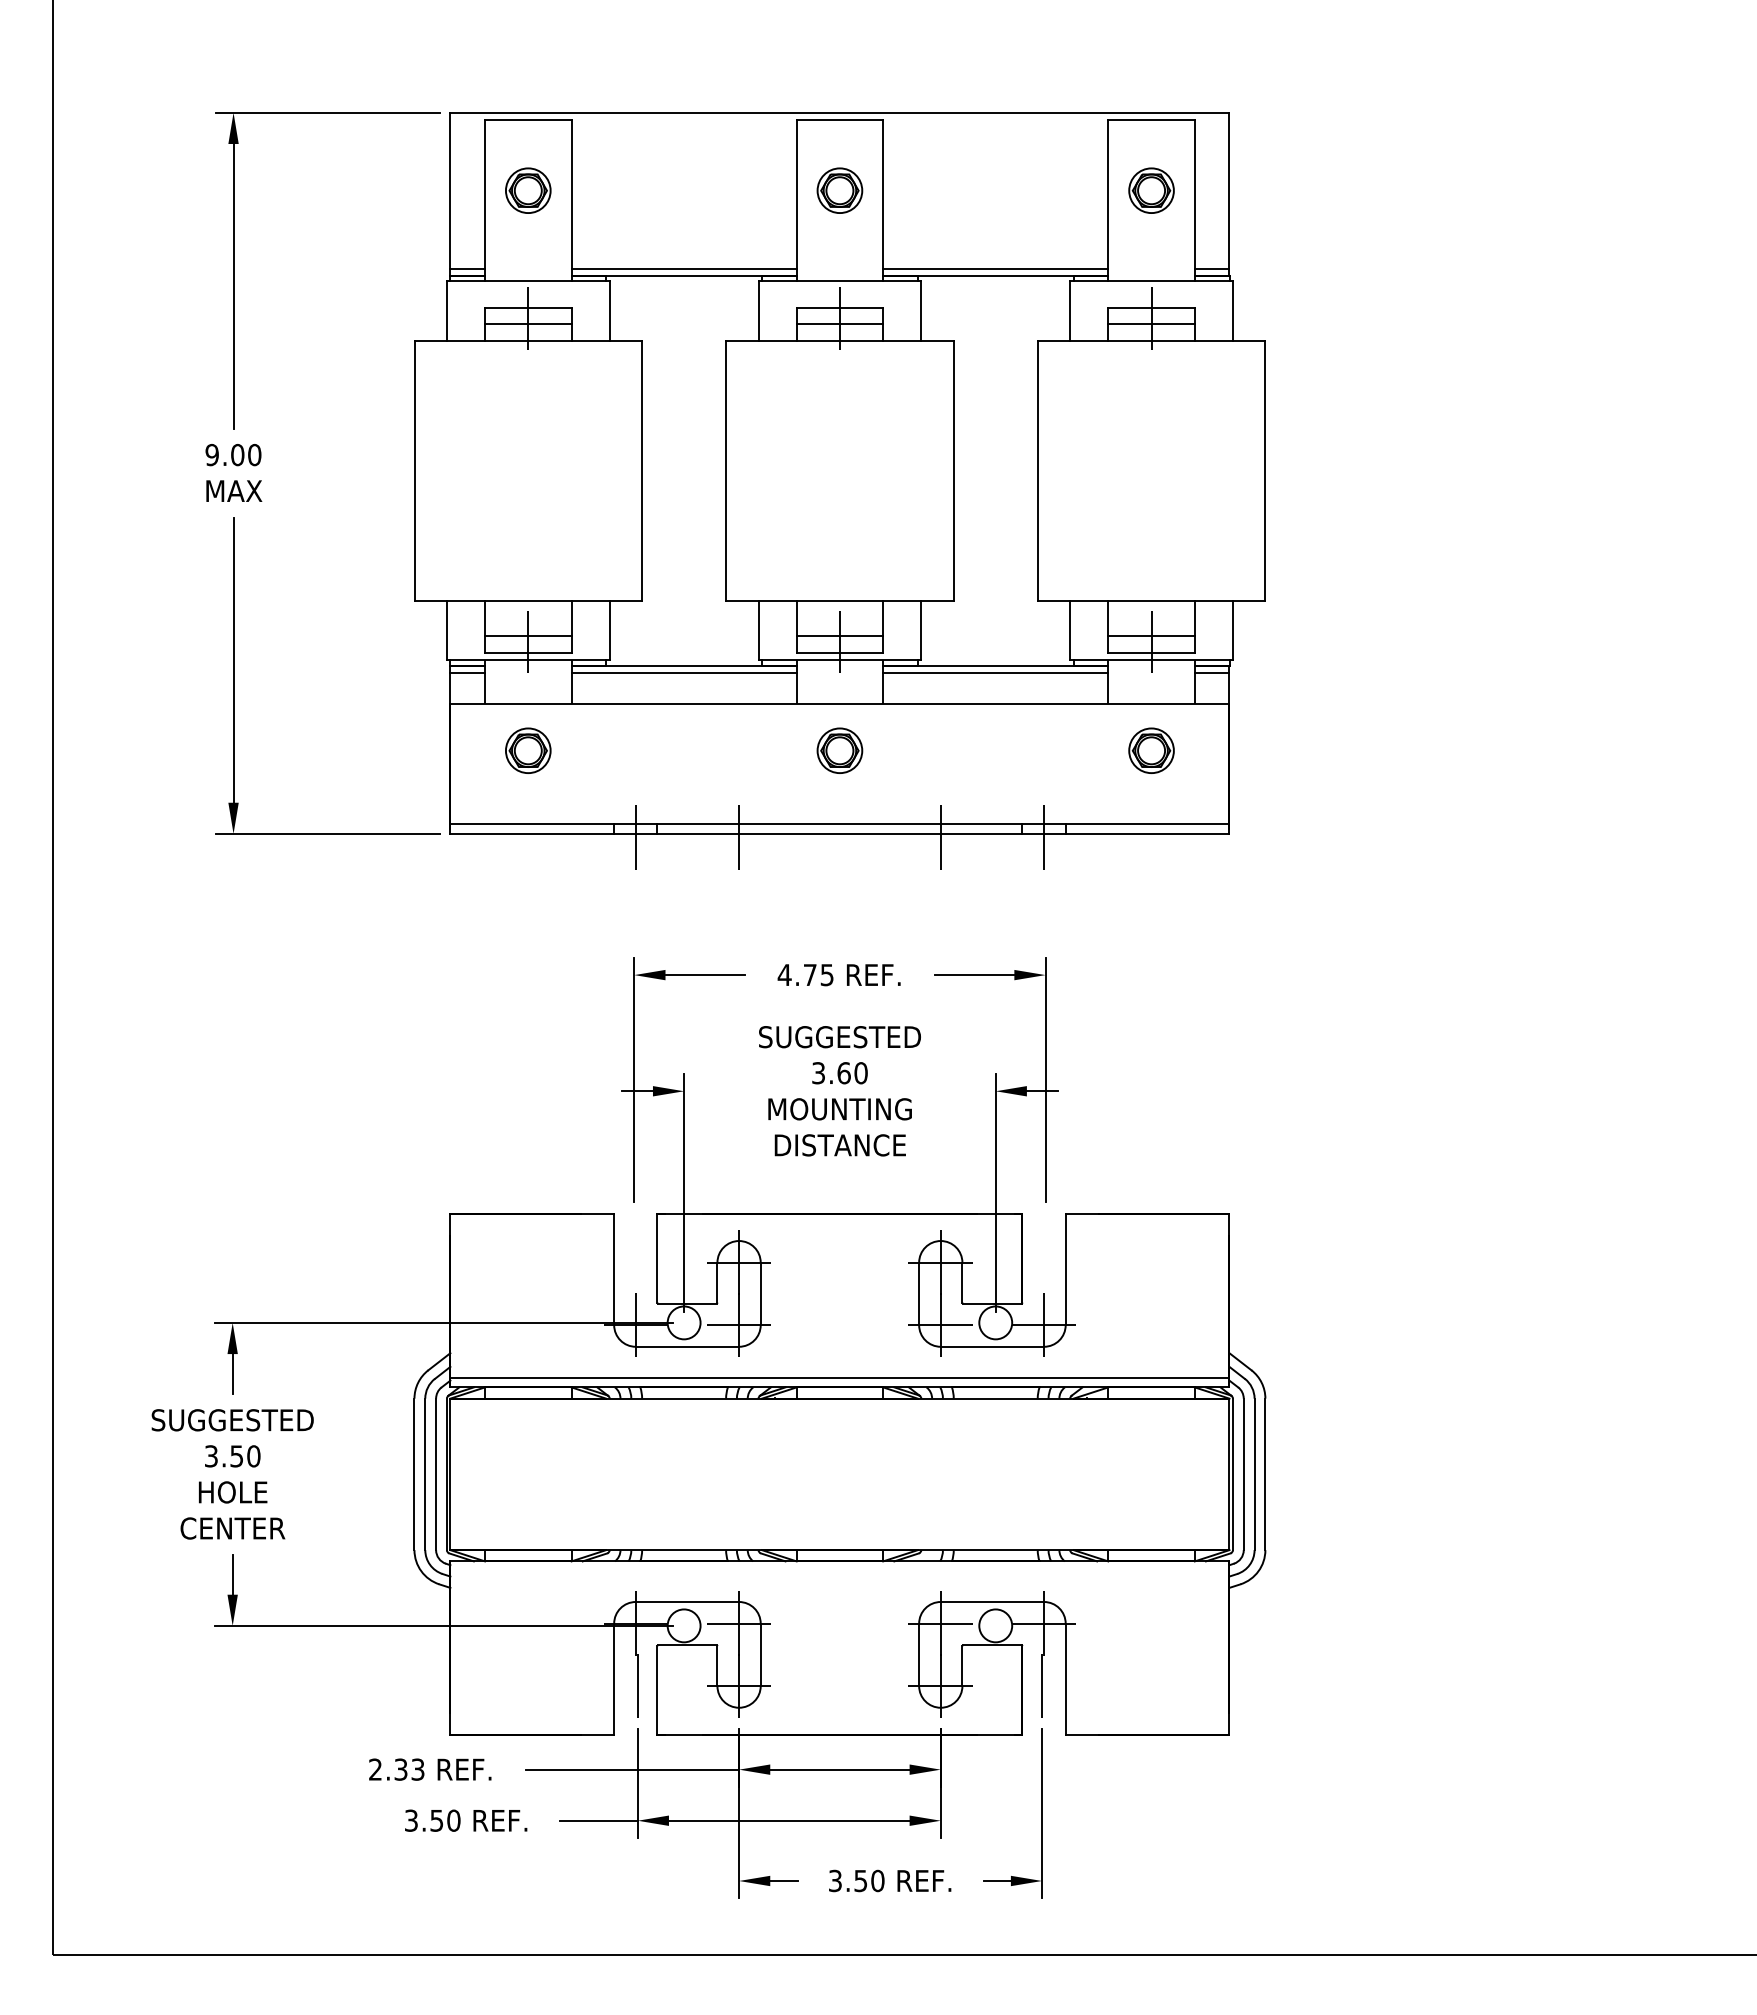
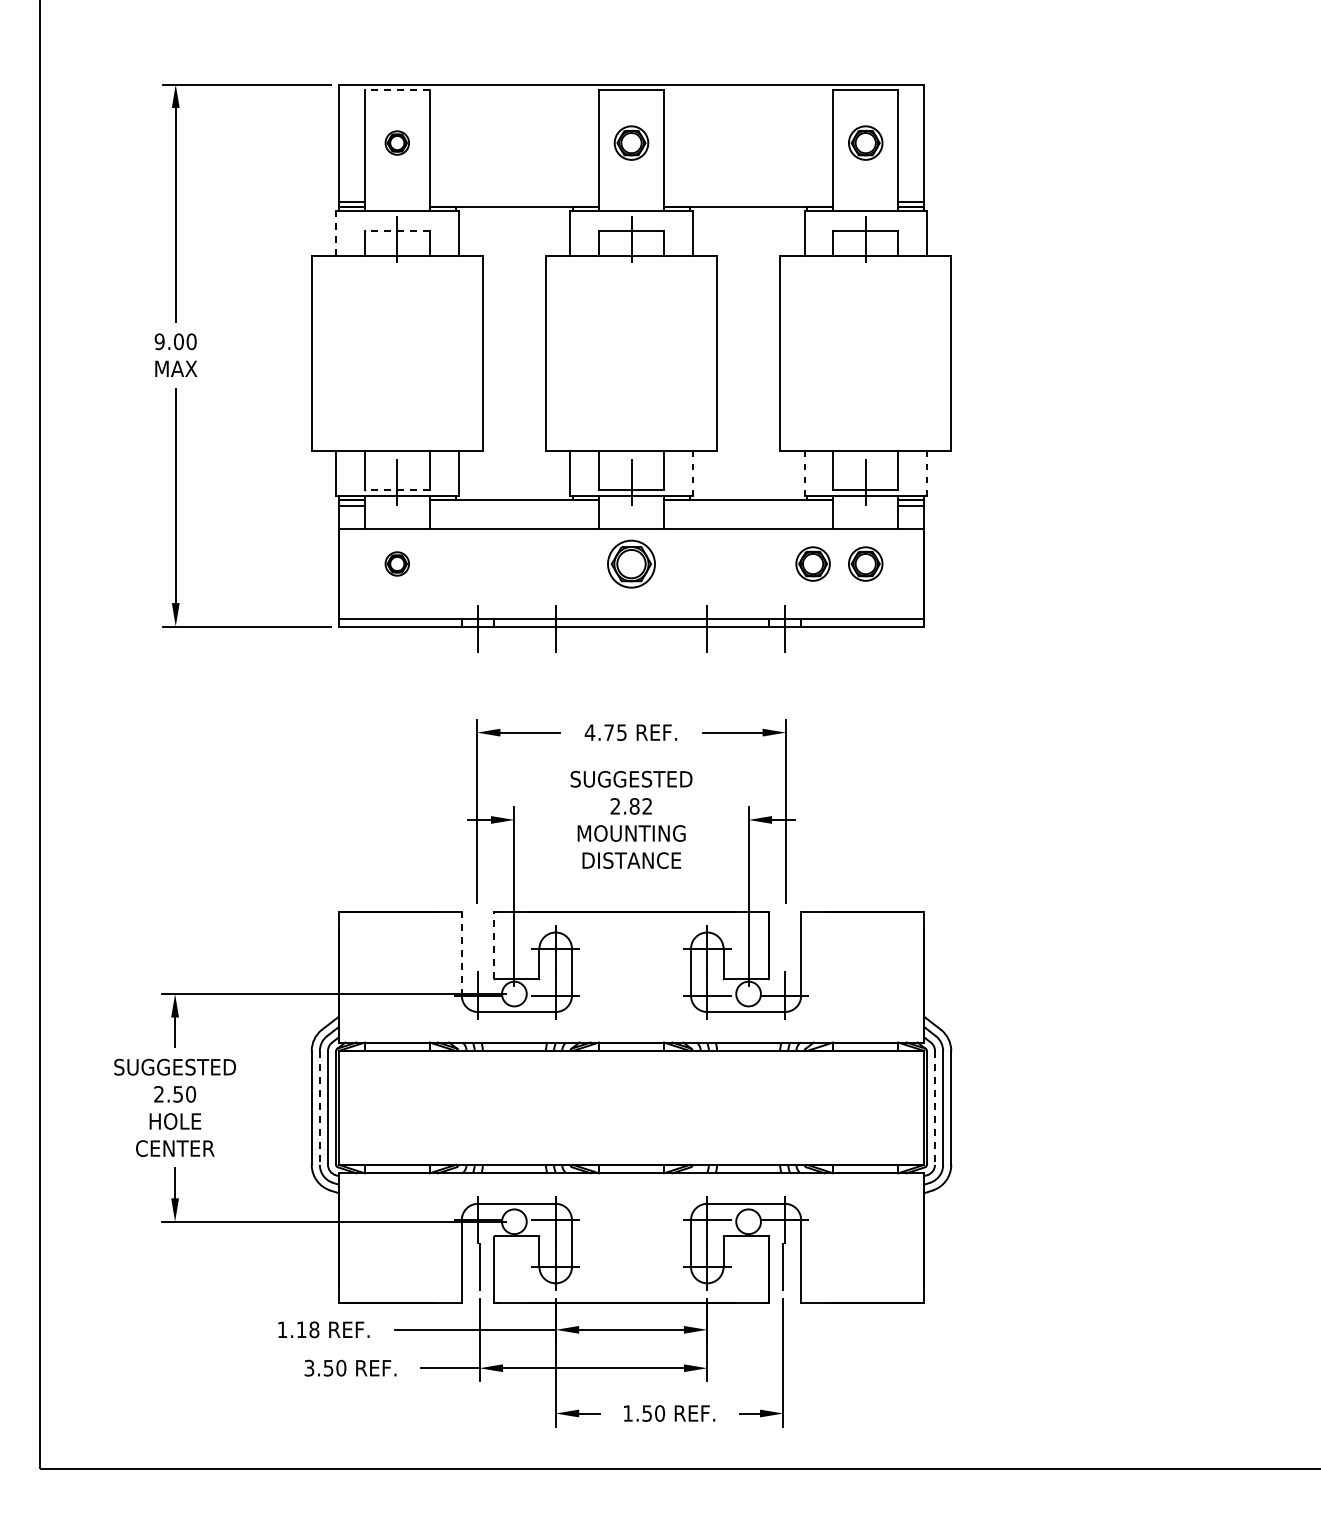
line: (527, 120) -> (396, 90), solid -> dashed
part: (528, 190) -> (397, 142), size x0.7
line: (683, 268) -> (513, 201), removed
line: (995, 268) -> (748, 201), removed
line: (527, 308) -> (396, 231), solid -> dashed
line: (447, 311) -> (336, 233), solid -> dashed
line: (528, 324) -> (397, 243), removed
line: (839, 324) -> (631, 243), removed
line: (1151, 324) -> (865, 243), removed
line: (921, 630) -> (692, 473), solid -> dashed
line: (1070, 630) -> (804, 473), solid -> dashed
line: (1233, 630) -> (927, 473), solid -> dashed
line: (528, 636) -> (397, 478), removed
line: (839, 636) -> (631, 478), removed
line: (1151, 636) -> (865, 478), removed
line: (527, 652) -> (396, 490), solid -> dashed
line: (683, 672) -> (513, 505), removed
line: (995, 672) -> (748, 505), removed
part: (528, 750) -> (397, 563), size x0.7
part: (839, 750) -> (631, 563), size x1.4
part: (1081, 750) -> (813, 563), added
text: (839, 1073) -> (631, 806), 3.60 -> 2.82
line: (657, 1257) -> (494, 944), solid -> dashed
line: (614, 1269) -> (462, 953), solid -> dashed
line: (839, 1377) -> (631, 1035), removed
text: (211, 1456) -> (159, 1094), 3.50 -> 2.50
line: (425, 1474) -> (320, 1107), solid -> dashed
line: (1243, 1474) -> (934, 1107), solid -> dashed
text: (396, 1769) -> (298, 1329), 2.33 -> 1.18
text: (835, 1880) -> (628, 1413), 3.50 -> 1.50

